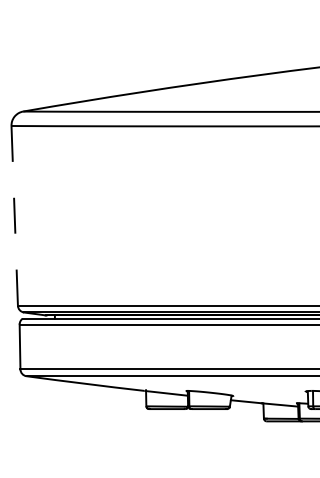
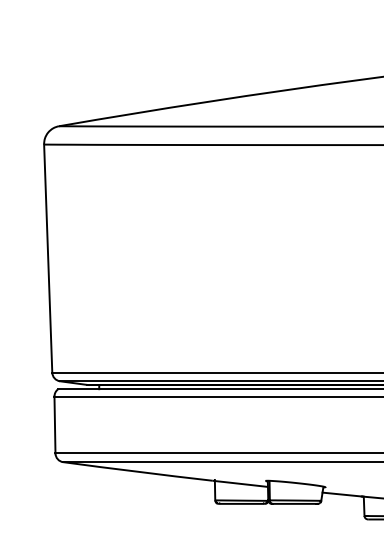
line: (14, 215) -> (47, 258), dashed -> solid

